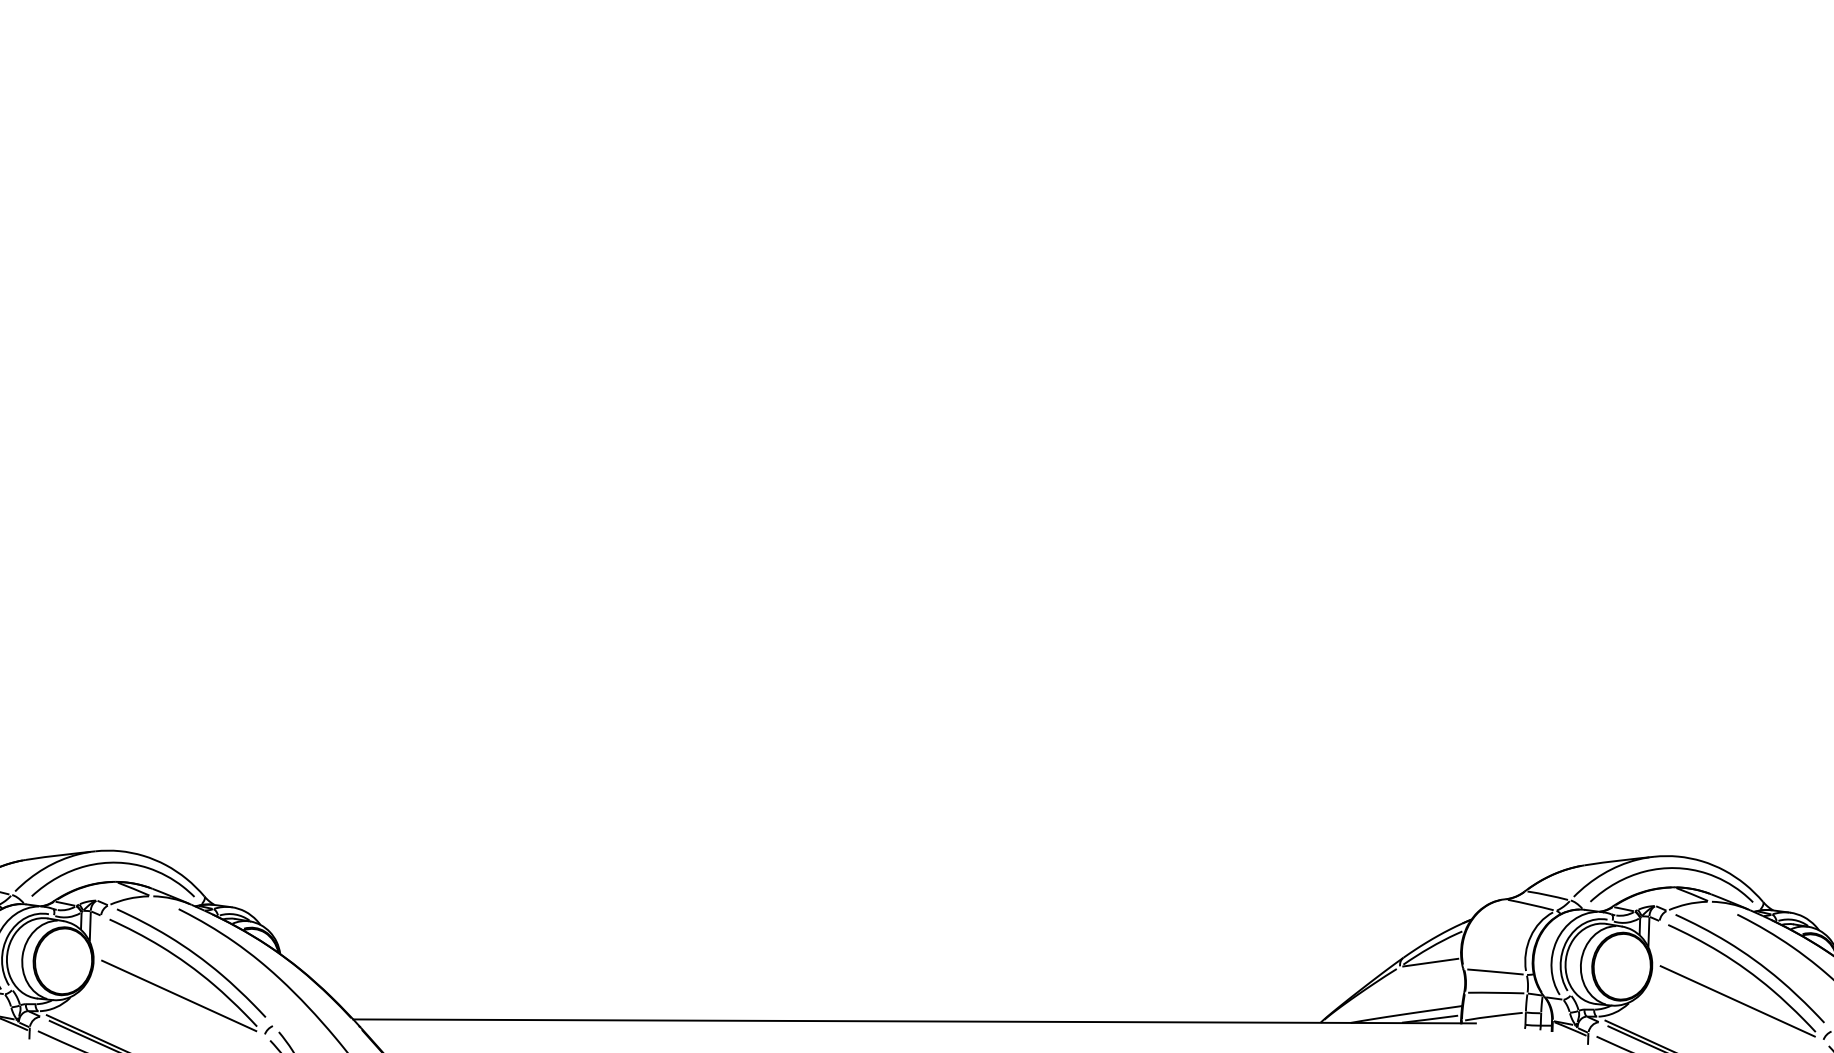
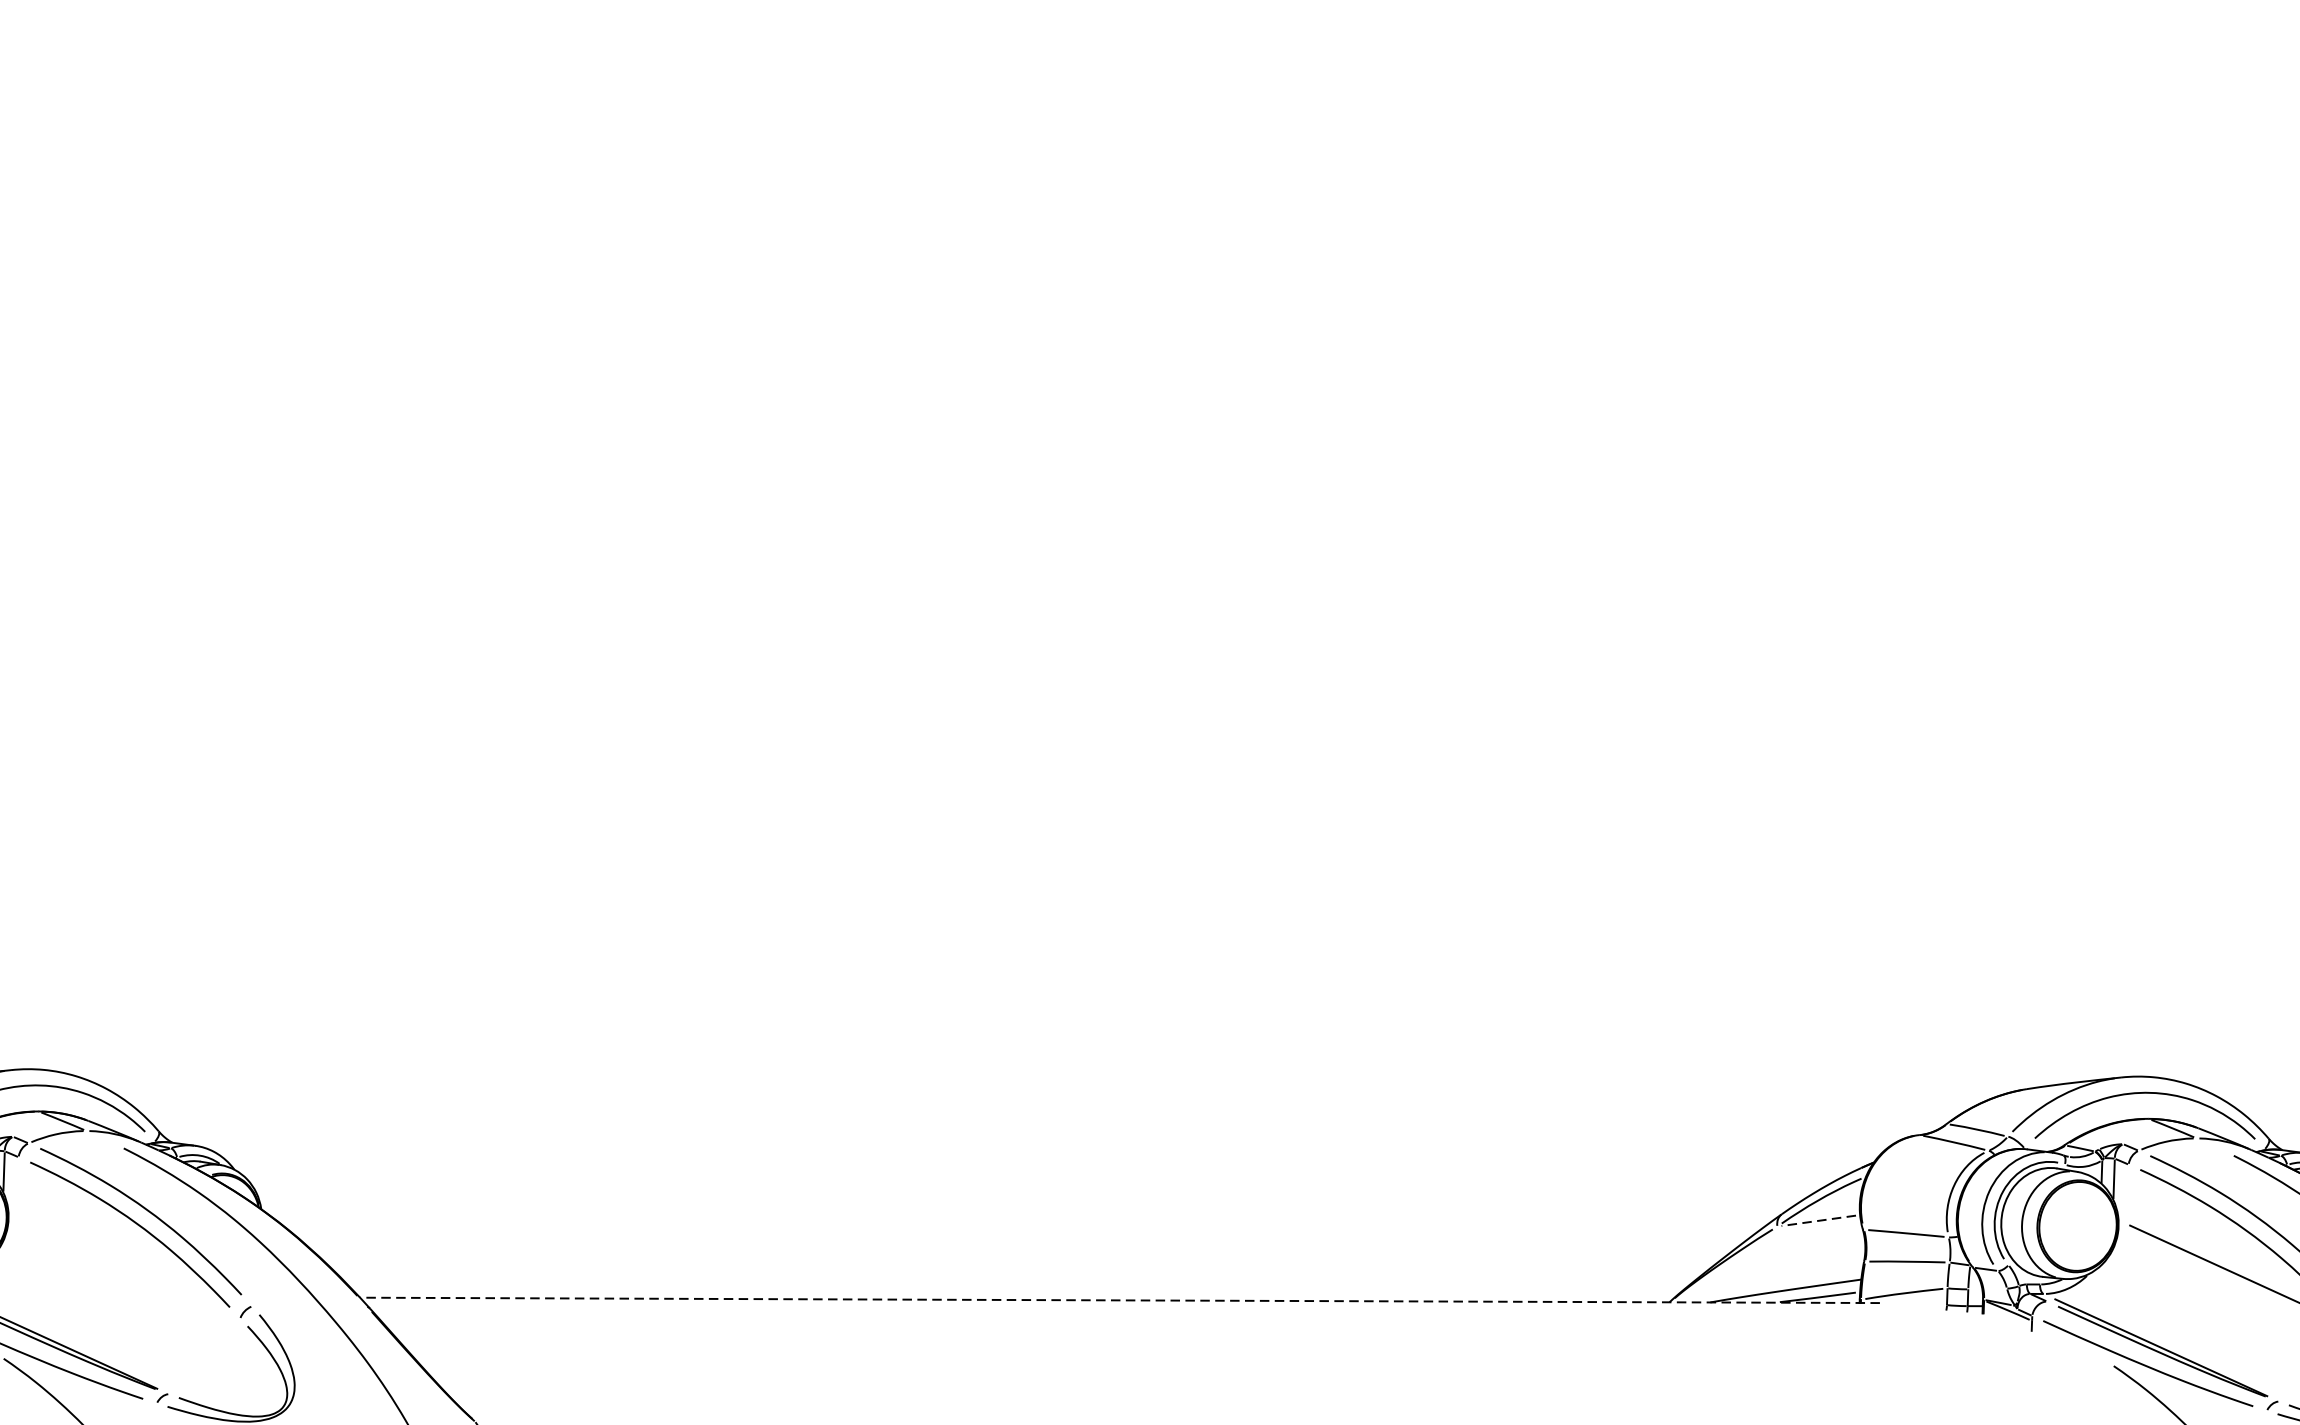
line: (1430, 962) -> (1818, 1220), solid -> dashed
line: (179, 995) -> (124, 1265), removed
line: (914, 1021) -> (1119, 1300), solid -> dashed

